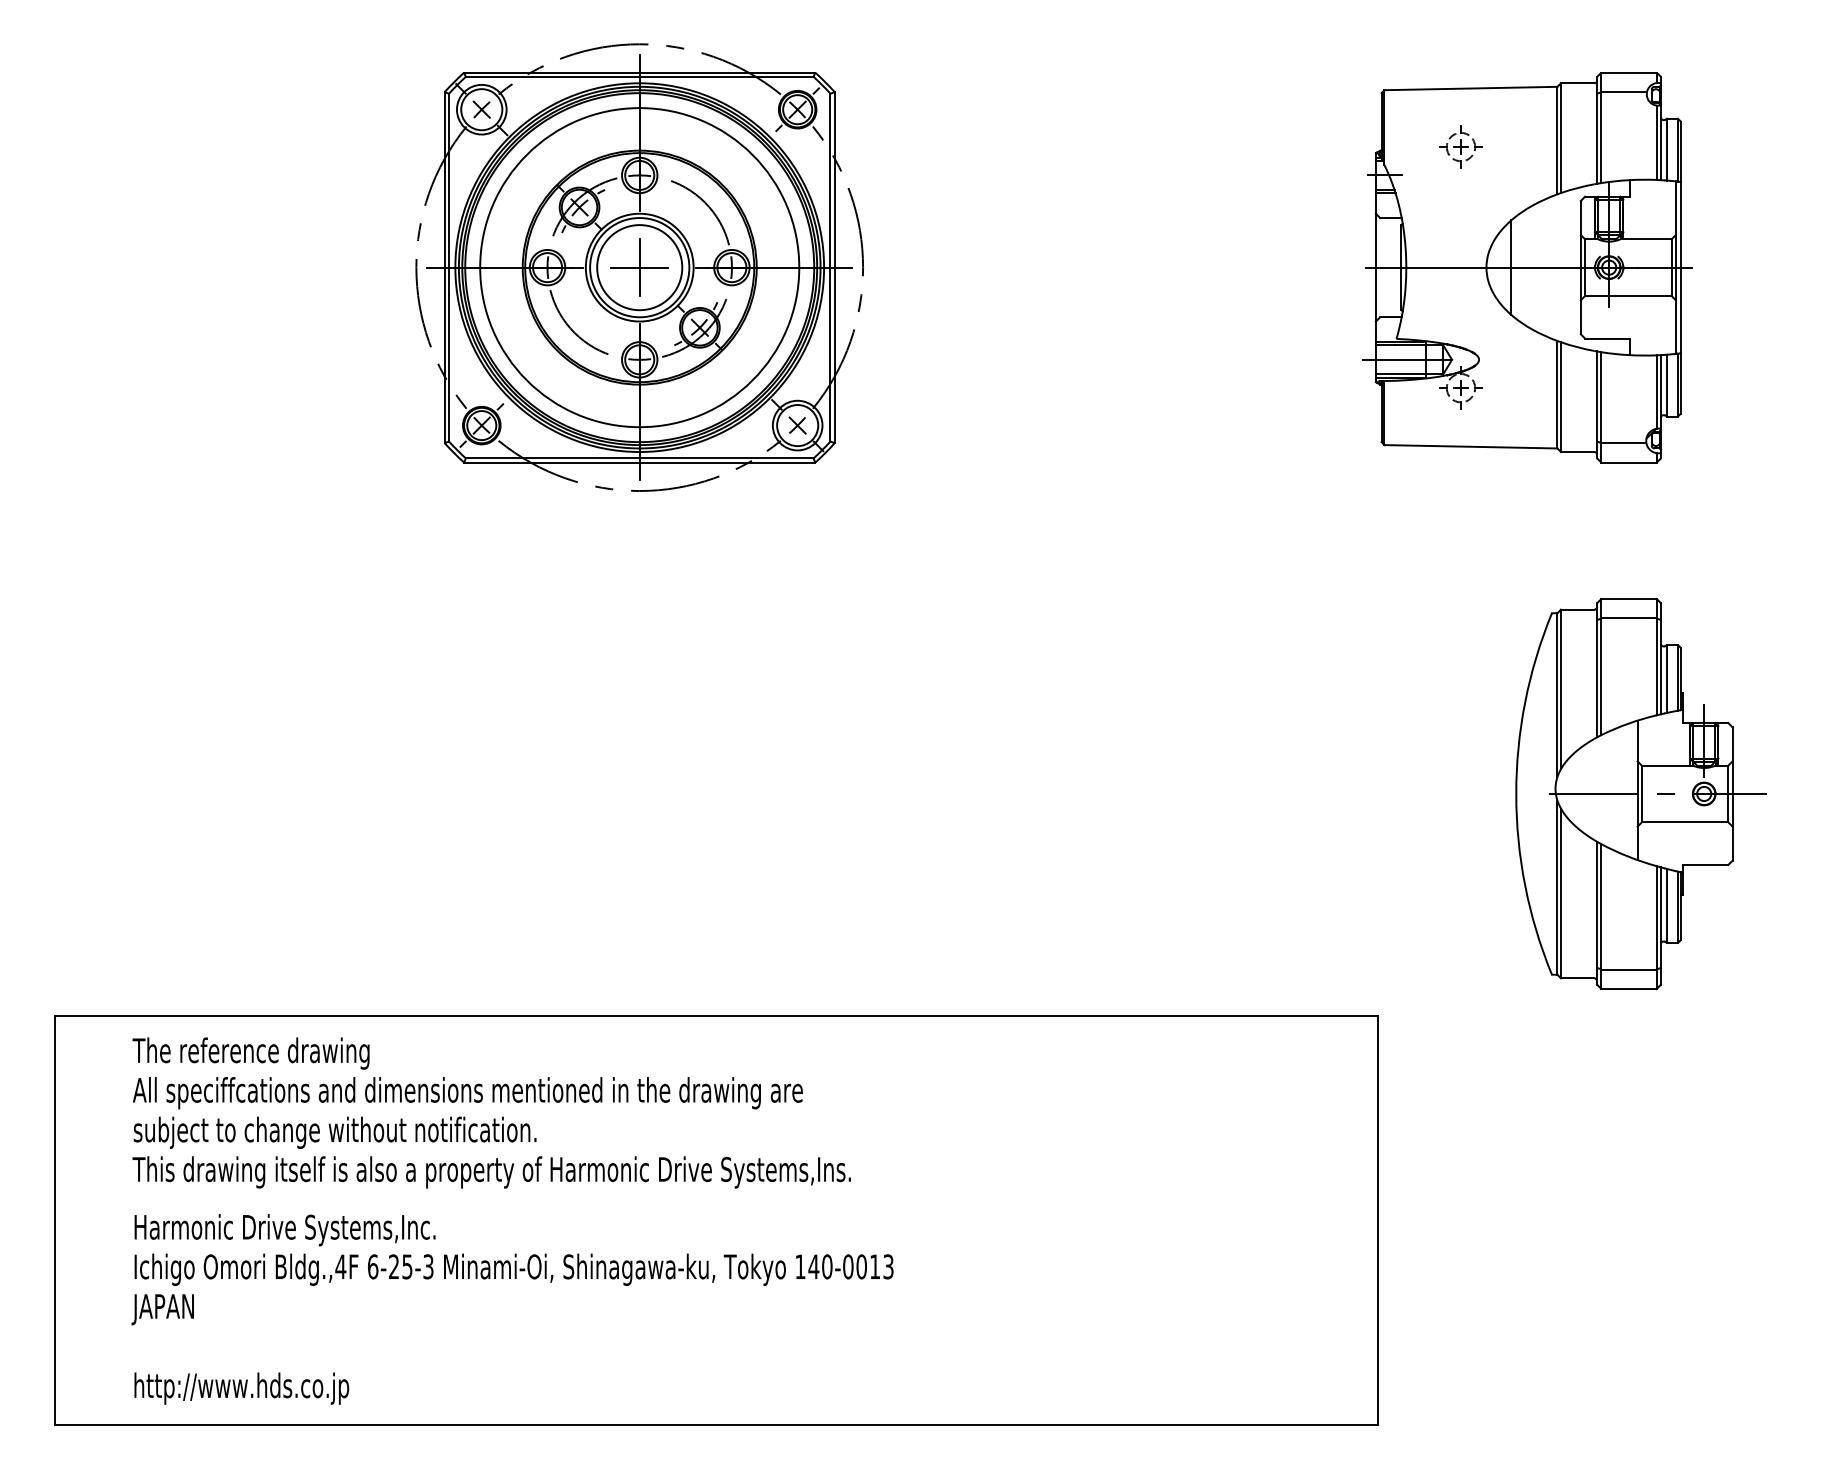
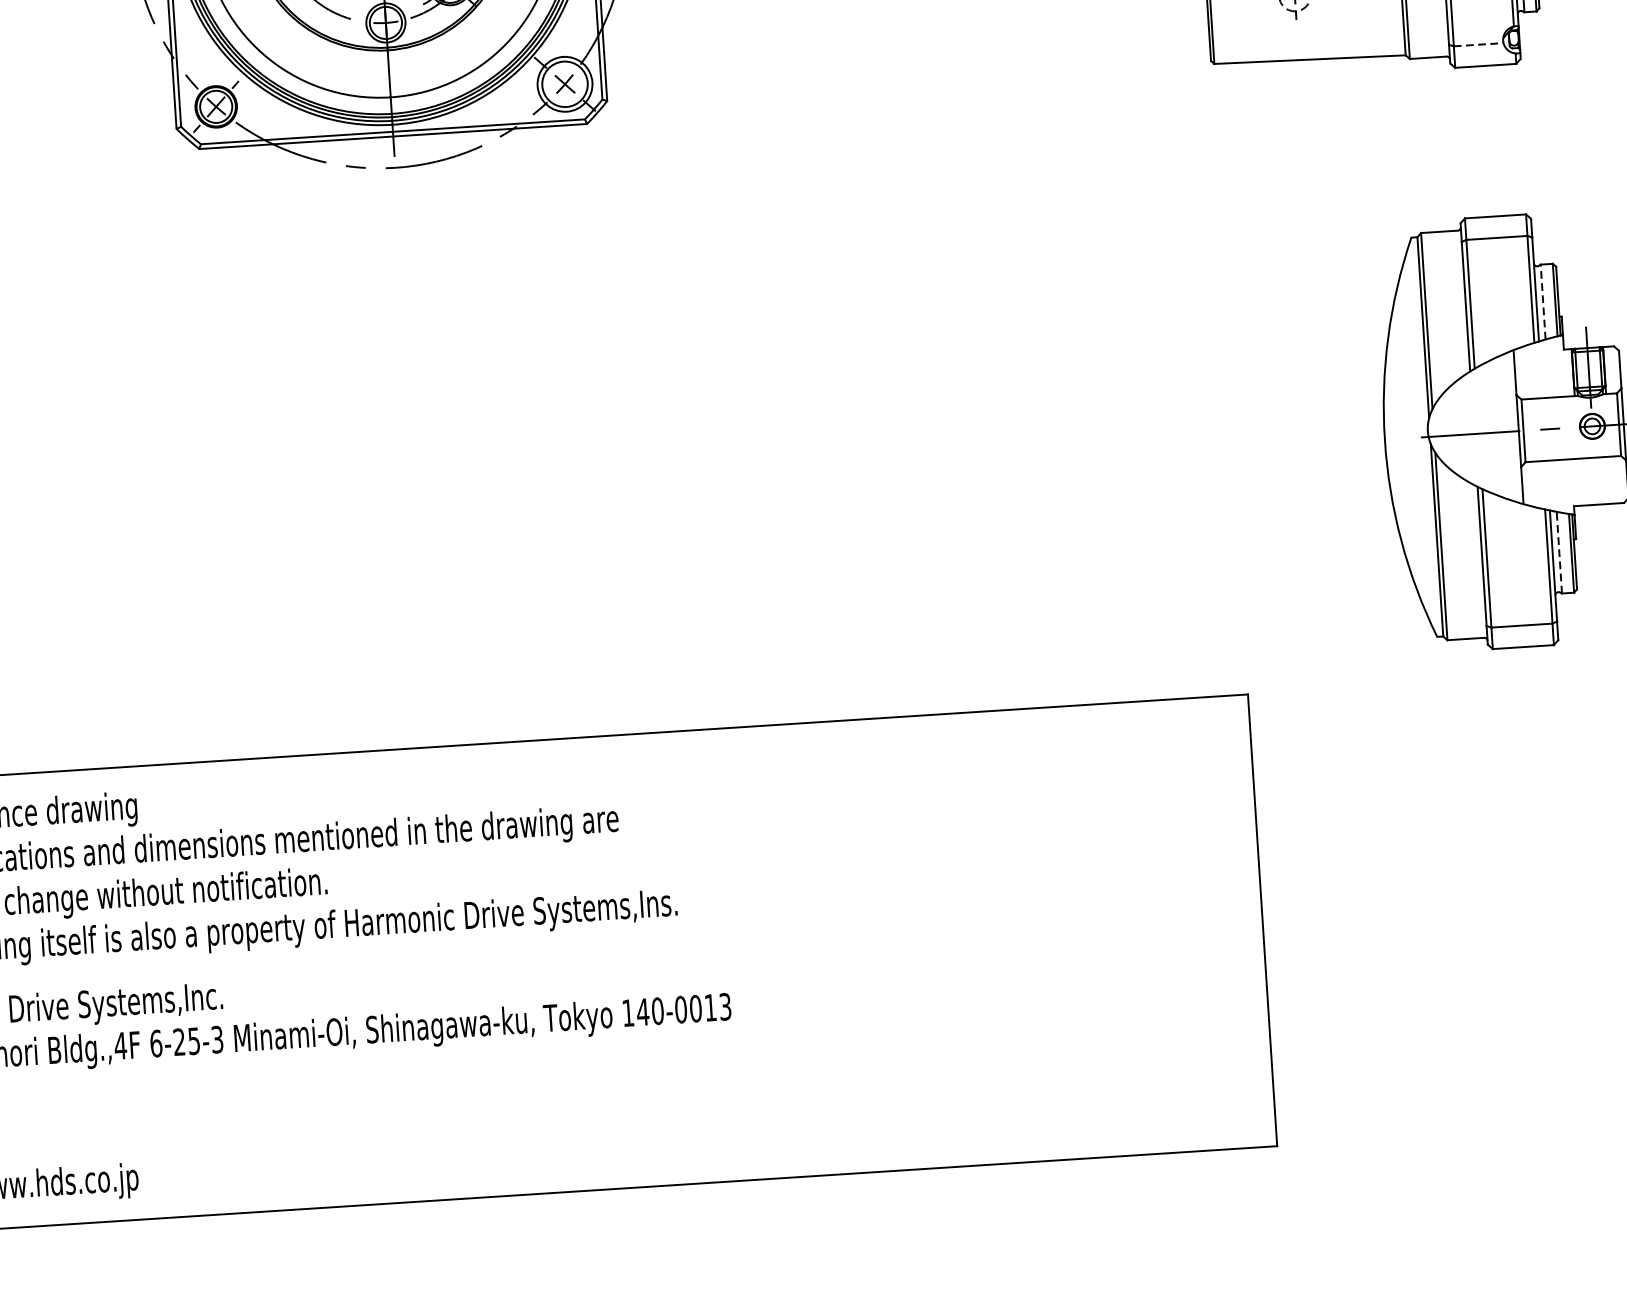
line: (1624, 443) -> (1479, 45), solid -> dashed
line: (1667, 679) -> (1543, 302), solid -> dashed
line: (1667, 905) -> (1559, 552), solid -> dashed

